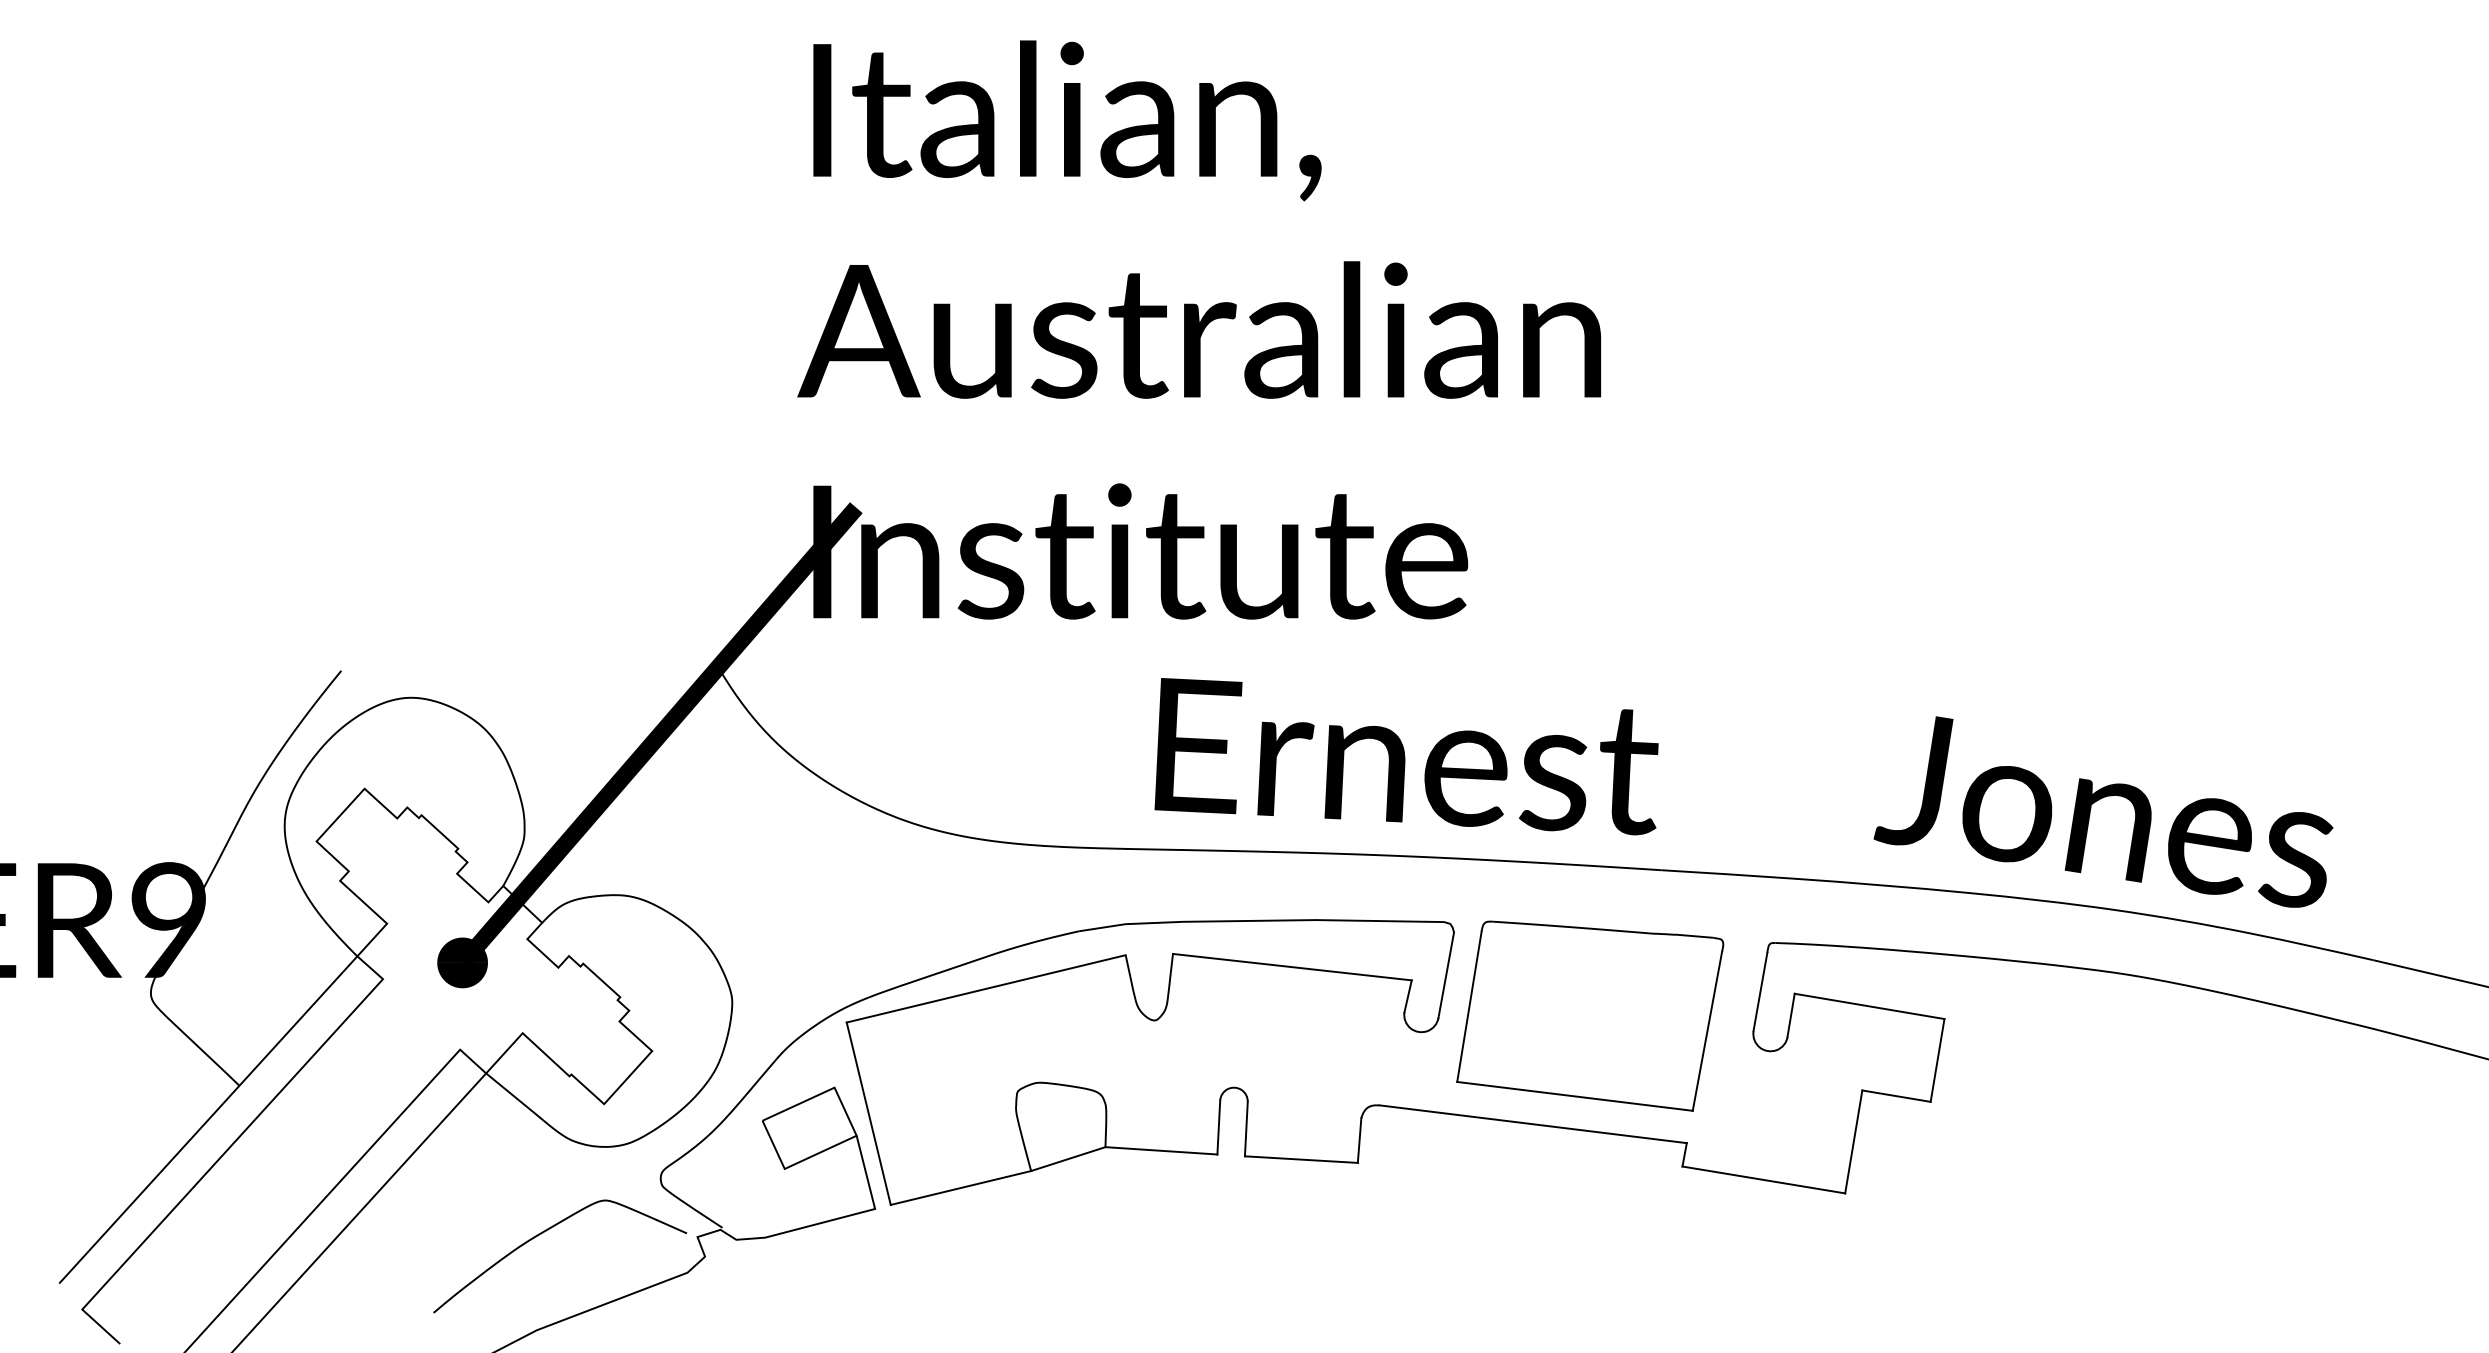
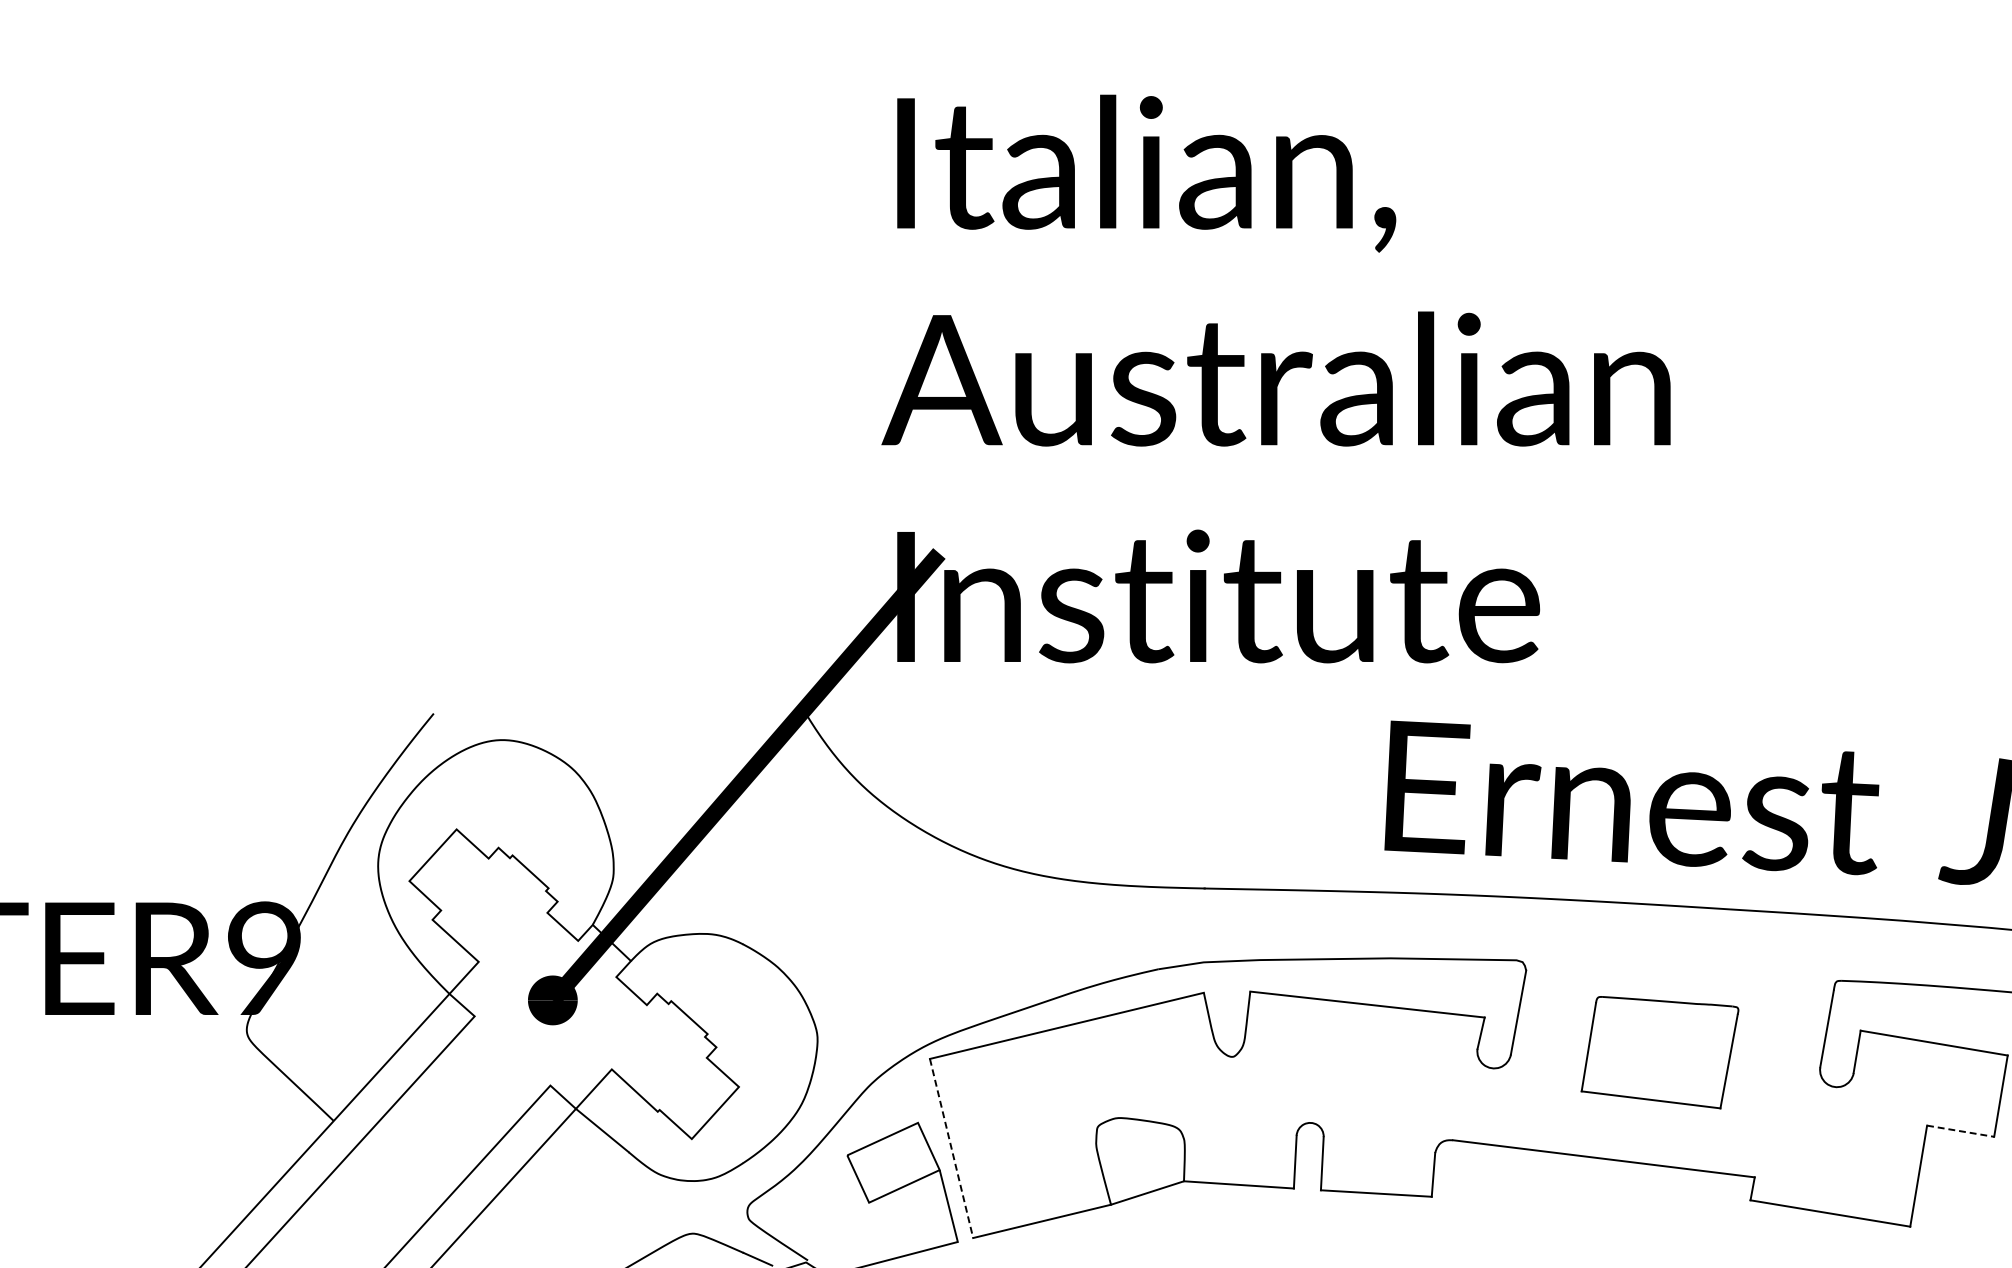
text: (1406, 756) -> (1631, 797), moved
part: (1590, 1015) -> (1660, 1052), size x0.6
line: (1896, 1096) -> (1960, 1131), solid -> dashed
line: (868, 1113) -> (951, 1148), solid -> dashed

